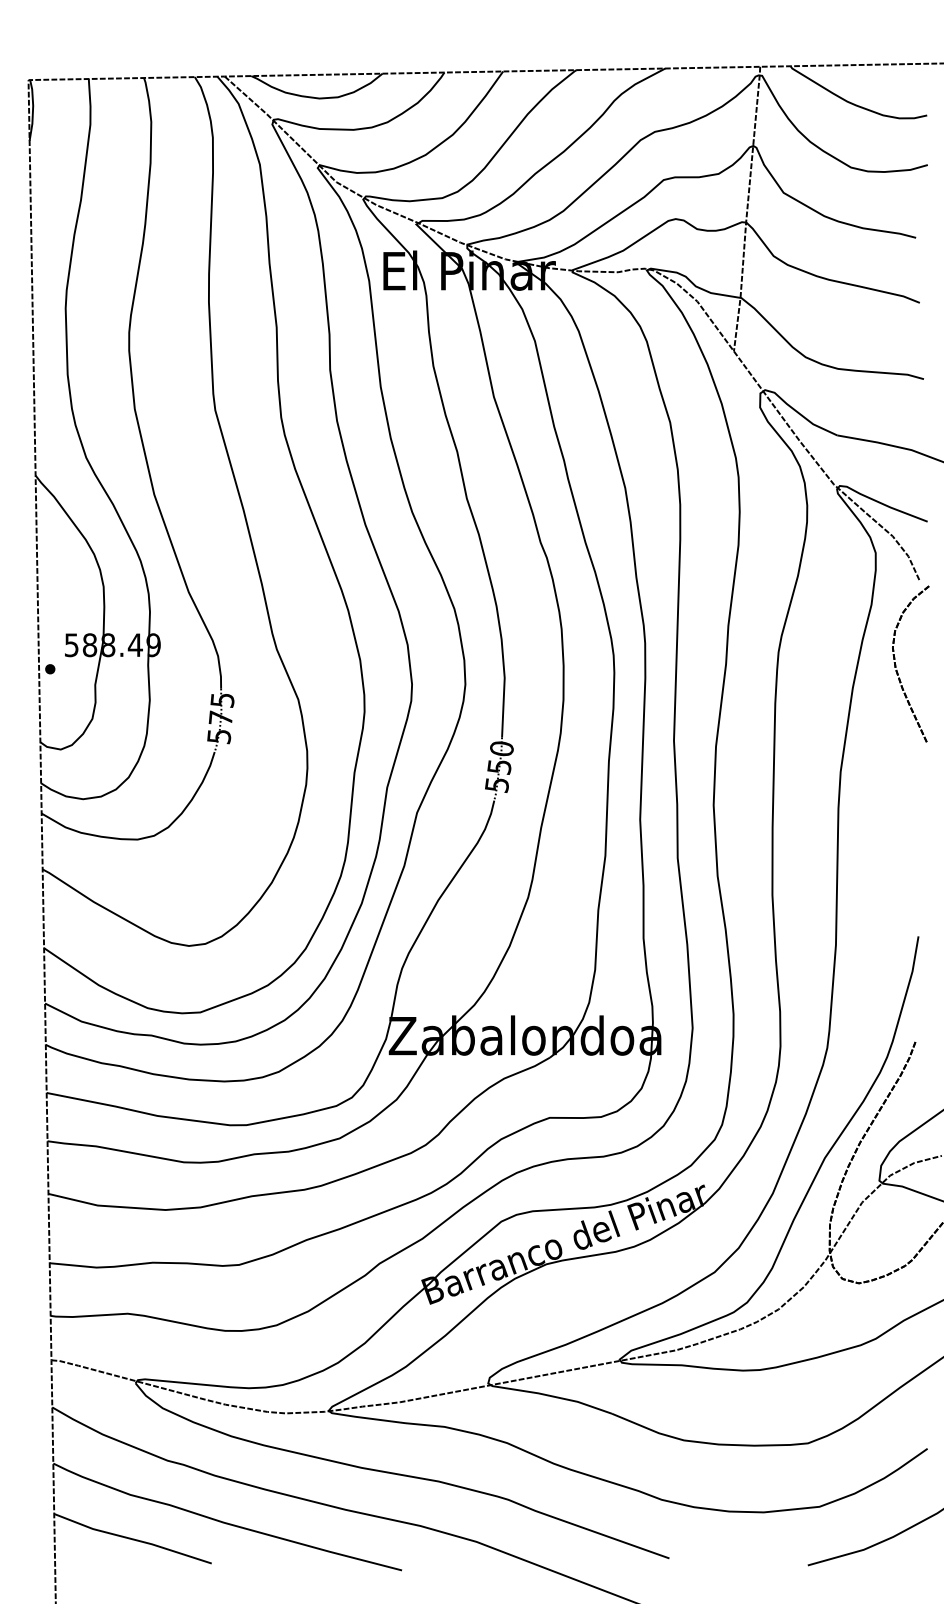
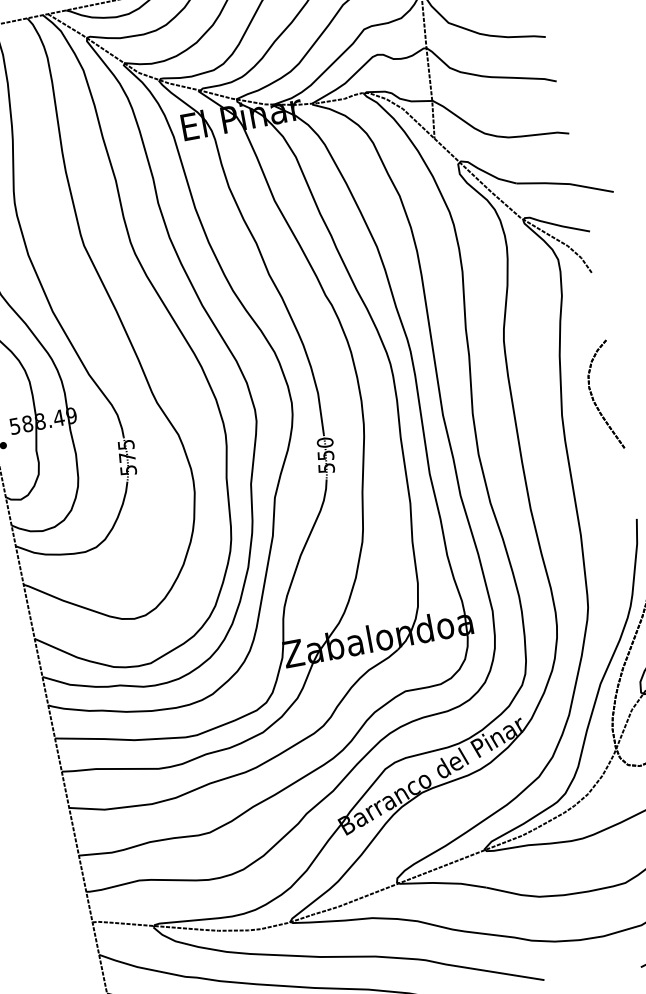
part: (896, 664) -> (593, 398), moved

